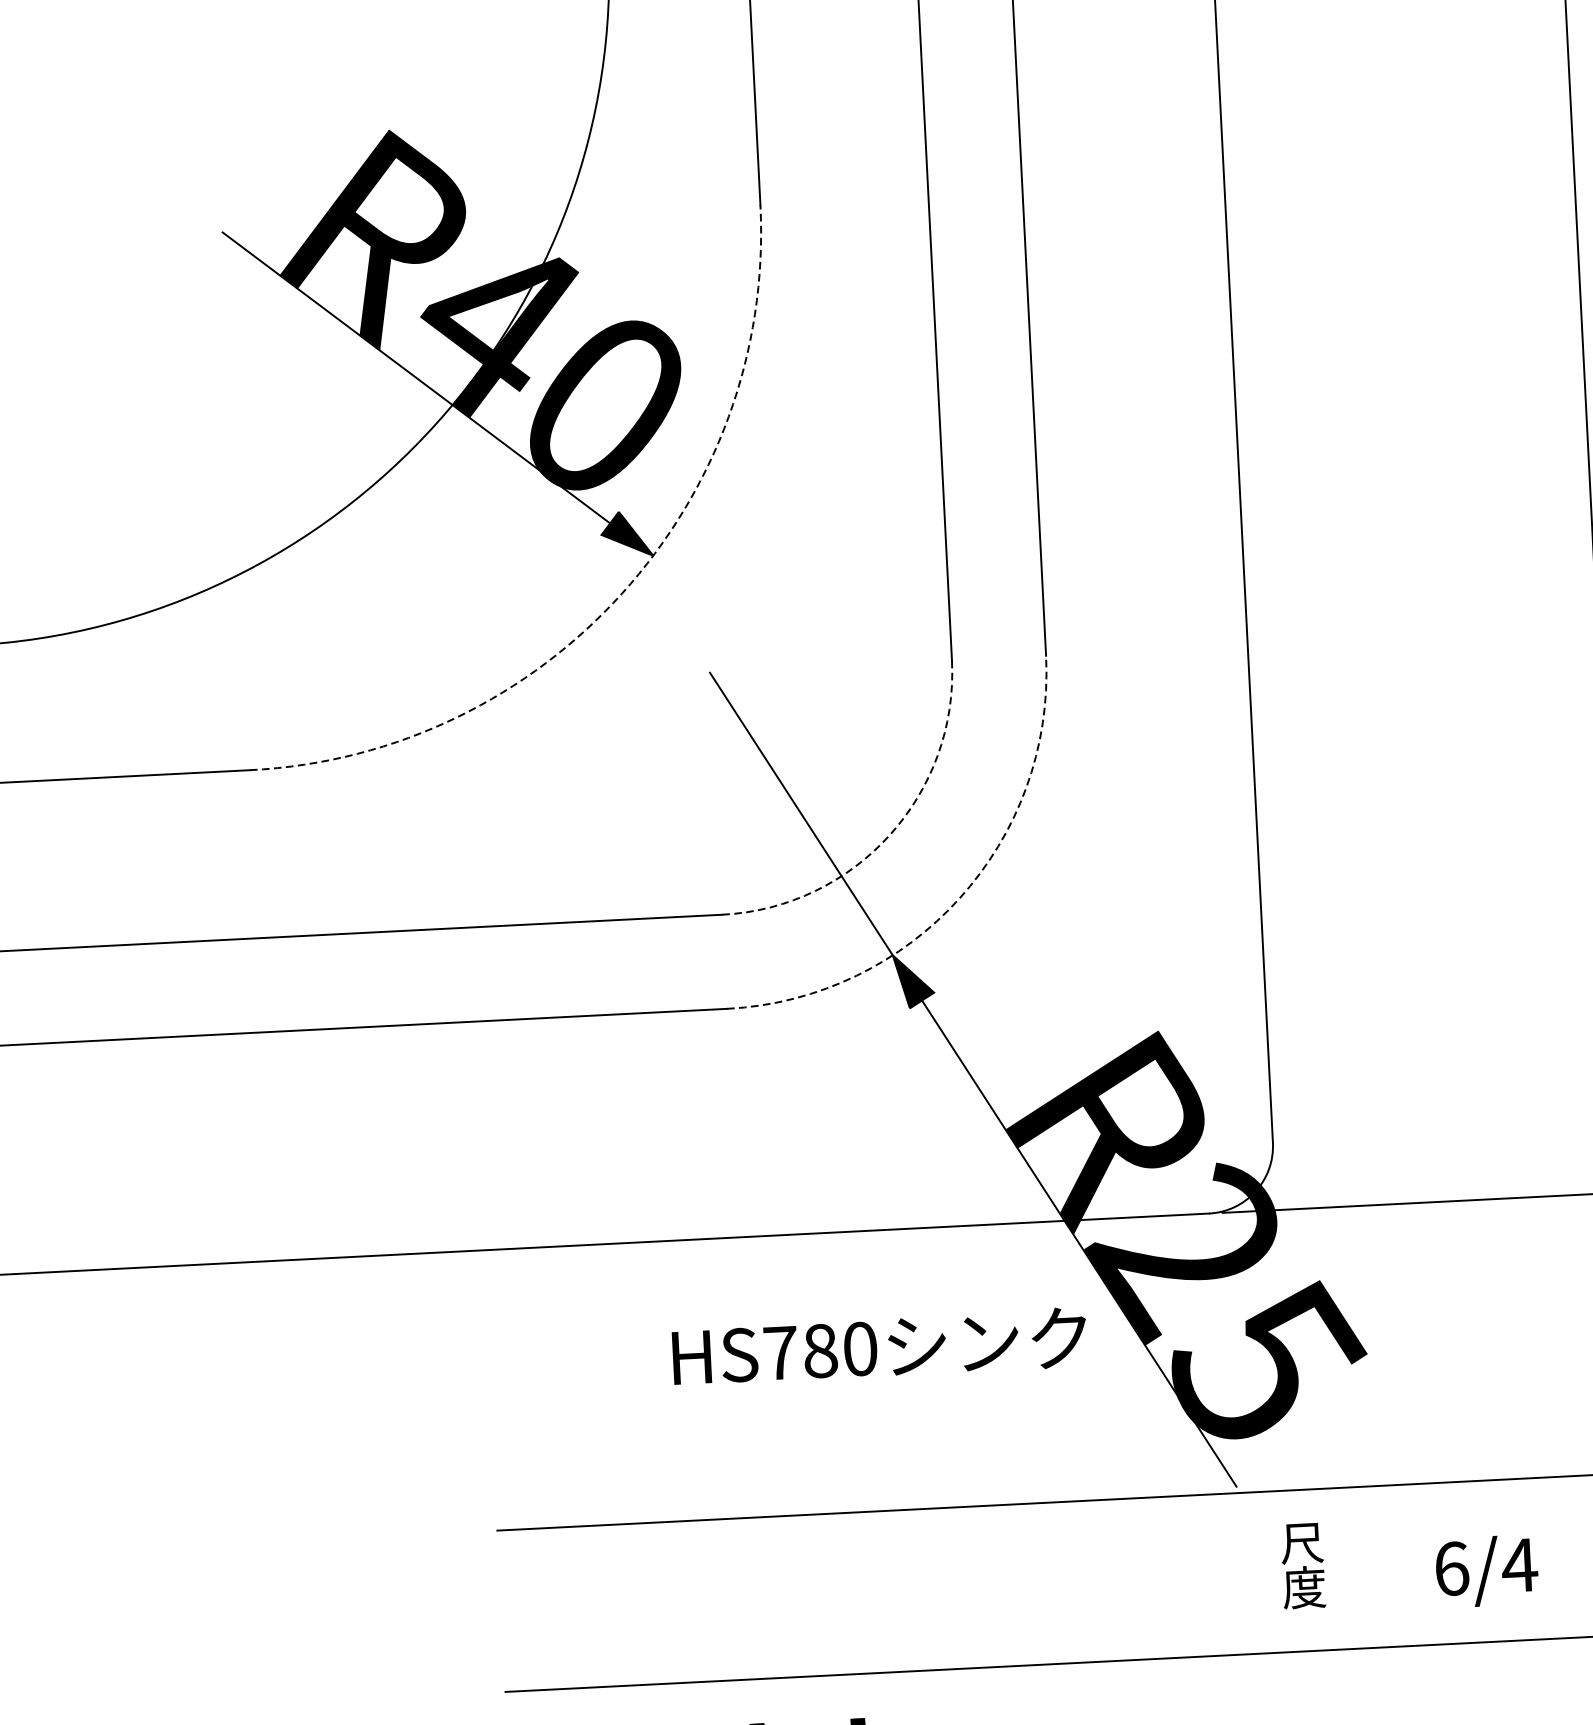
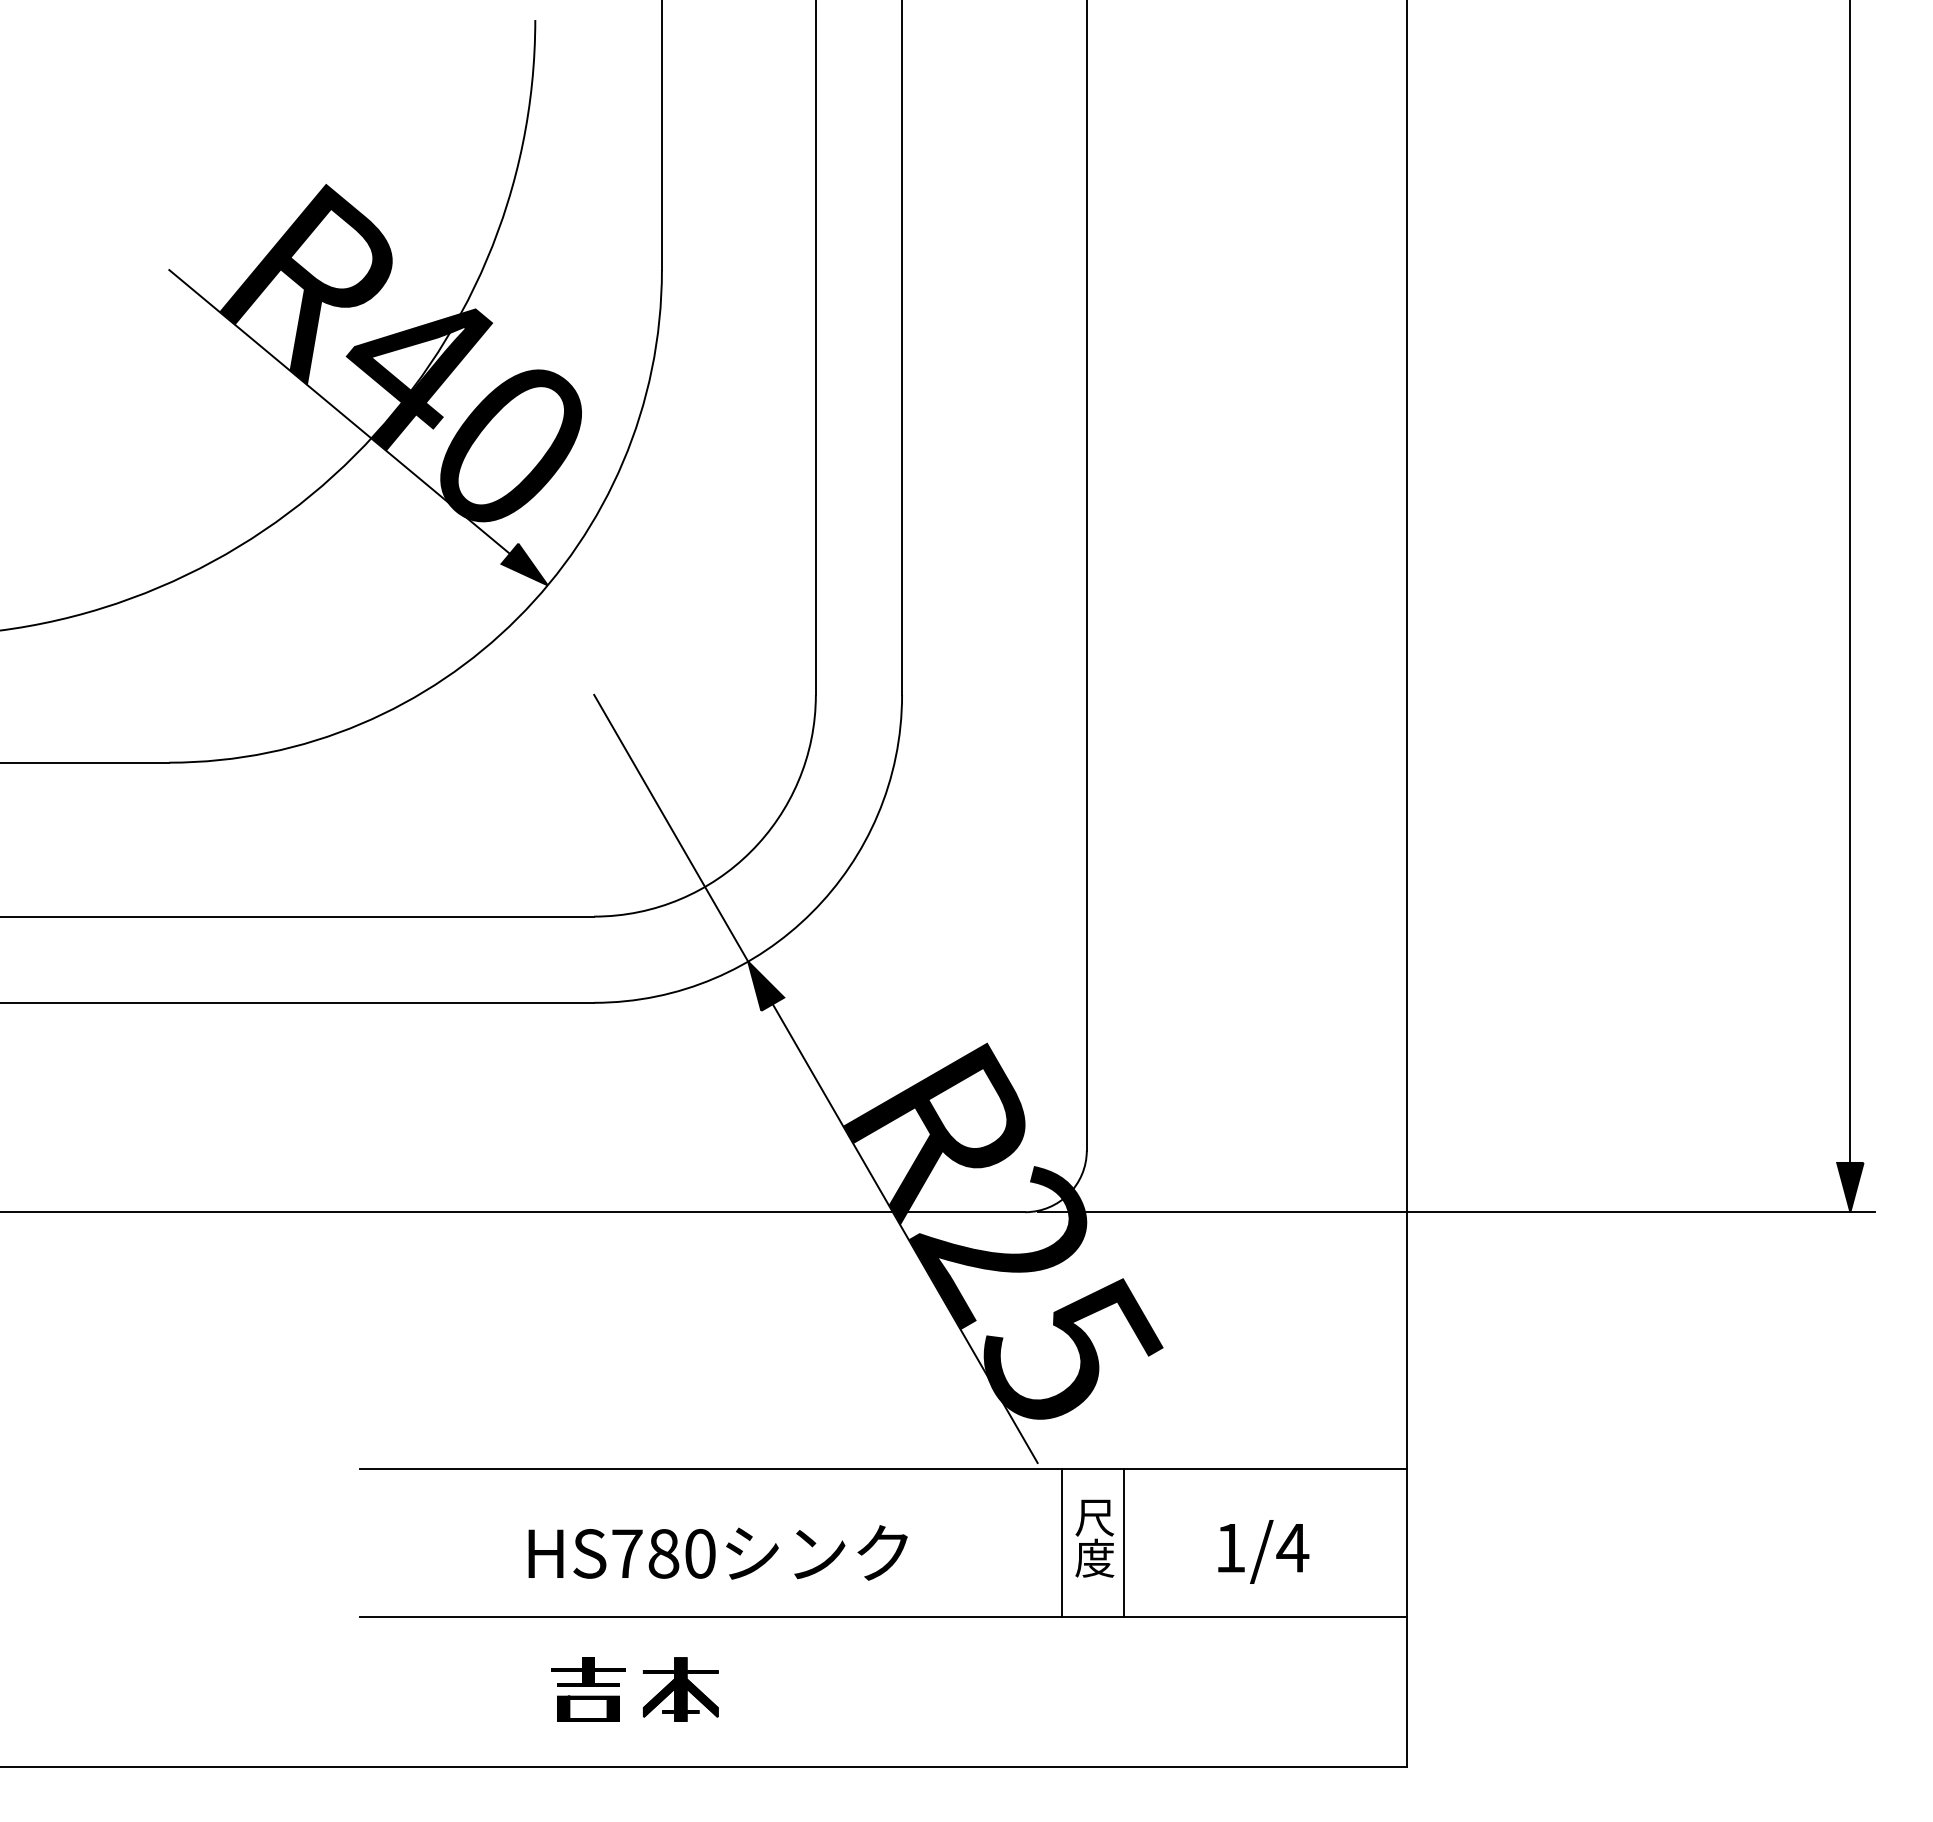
arc: (622, 593) -> (517, 618), dashed -> solid
arc: (889, 835) -> (750, 851), dashed -> solid
arc: (959, 898) -> (811, 912), dashed -> solid
text: (879, 1346) -> (717, 1552), moved
line: (1334, 1568) -> (1123, 1542), added
text: (1452, 1568) -> (1231, 1547), 6/4 -> 1/4
line: (1268, 1572) -> (1062, 1542), added

